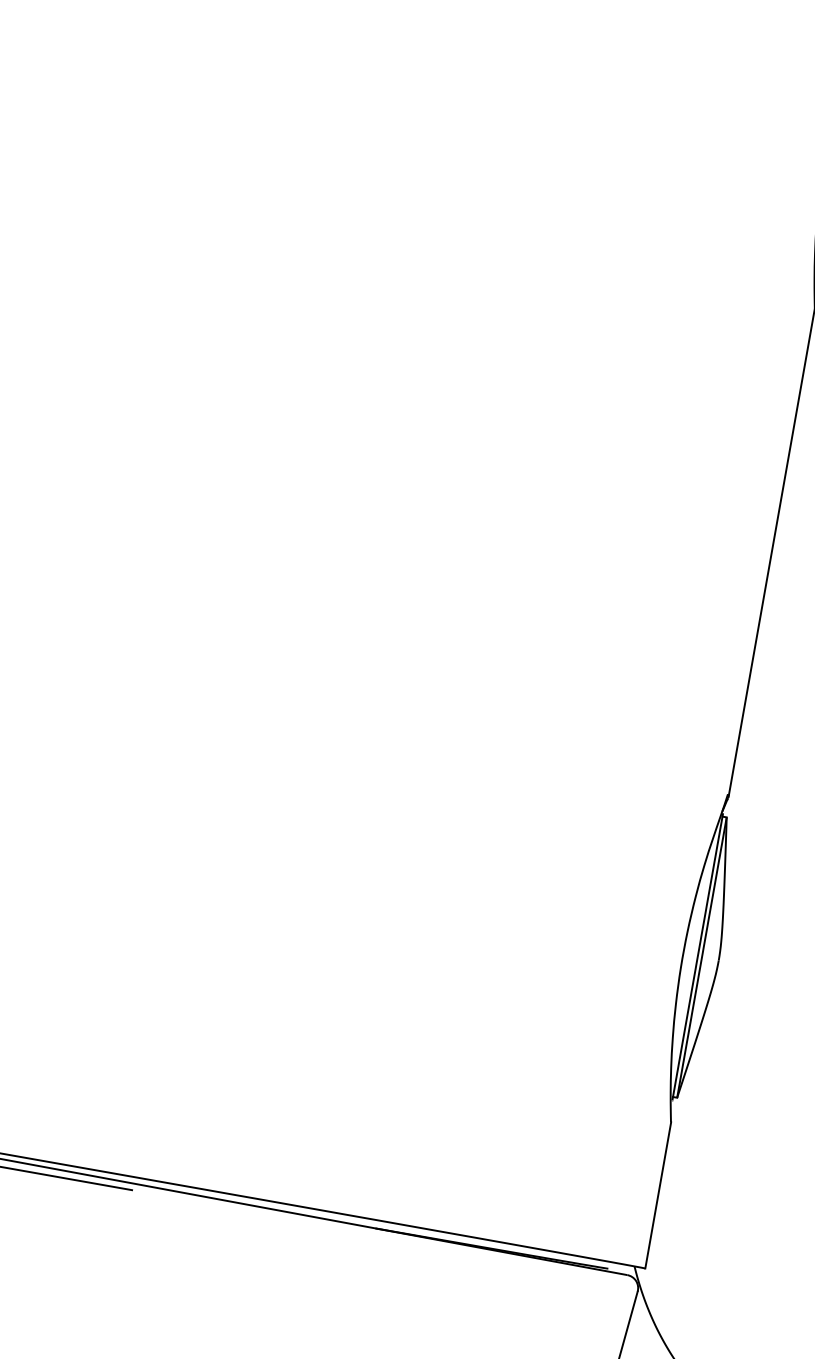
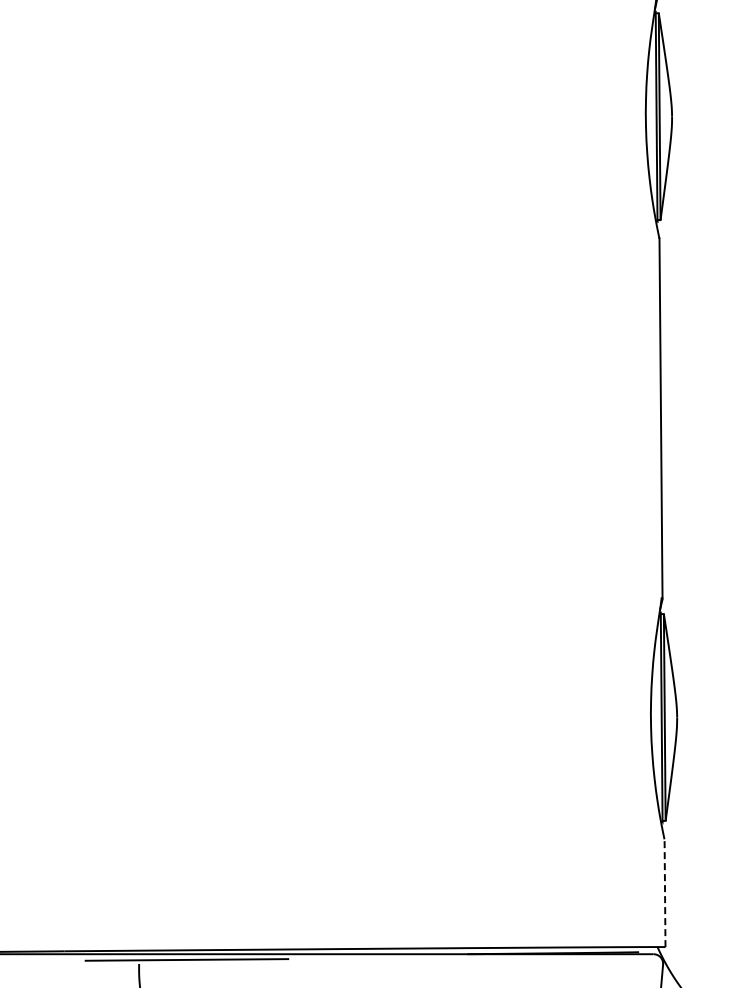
line: (658, 1195) -> (665, 893), solid -> dashed

